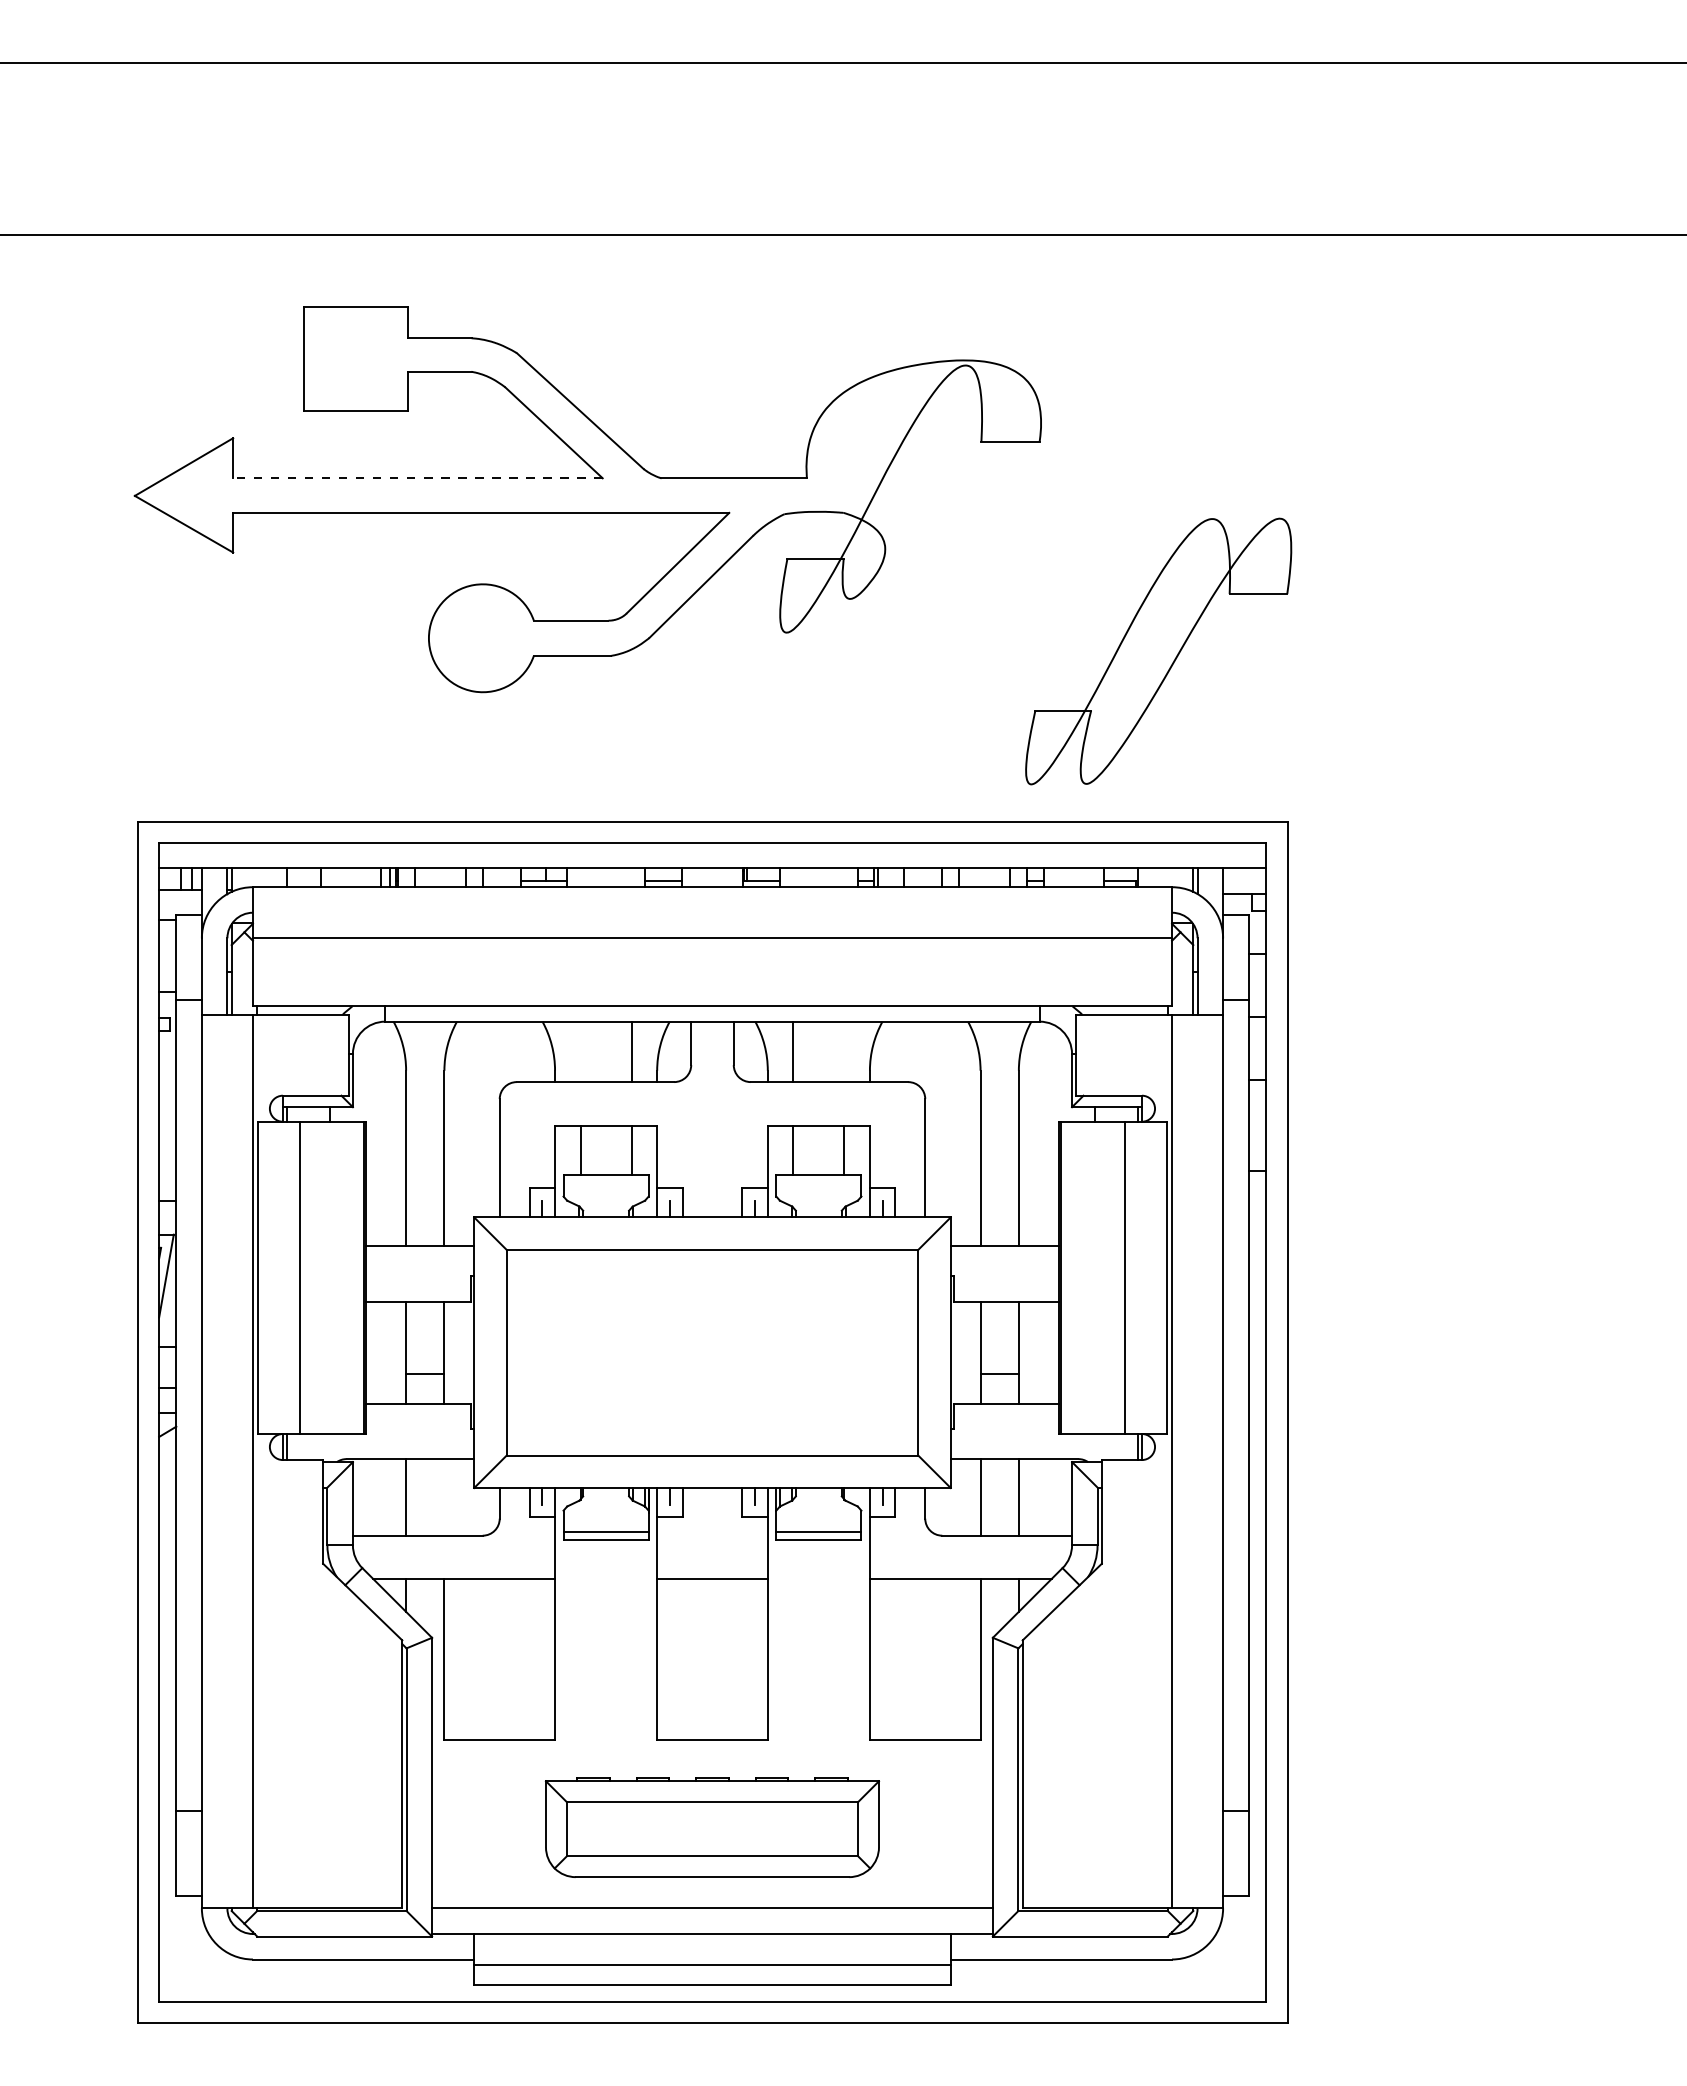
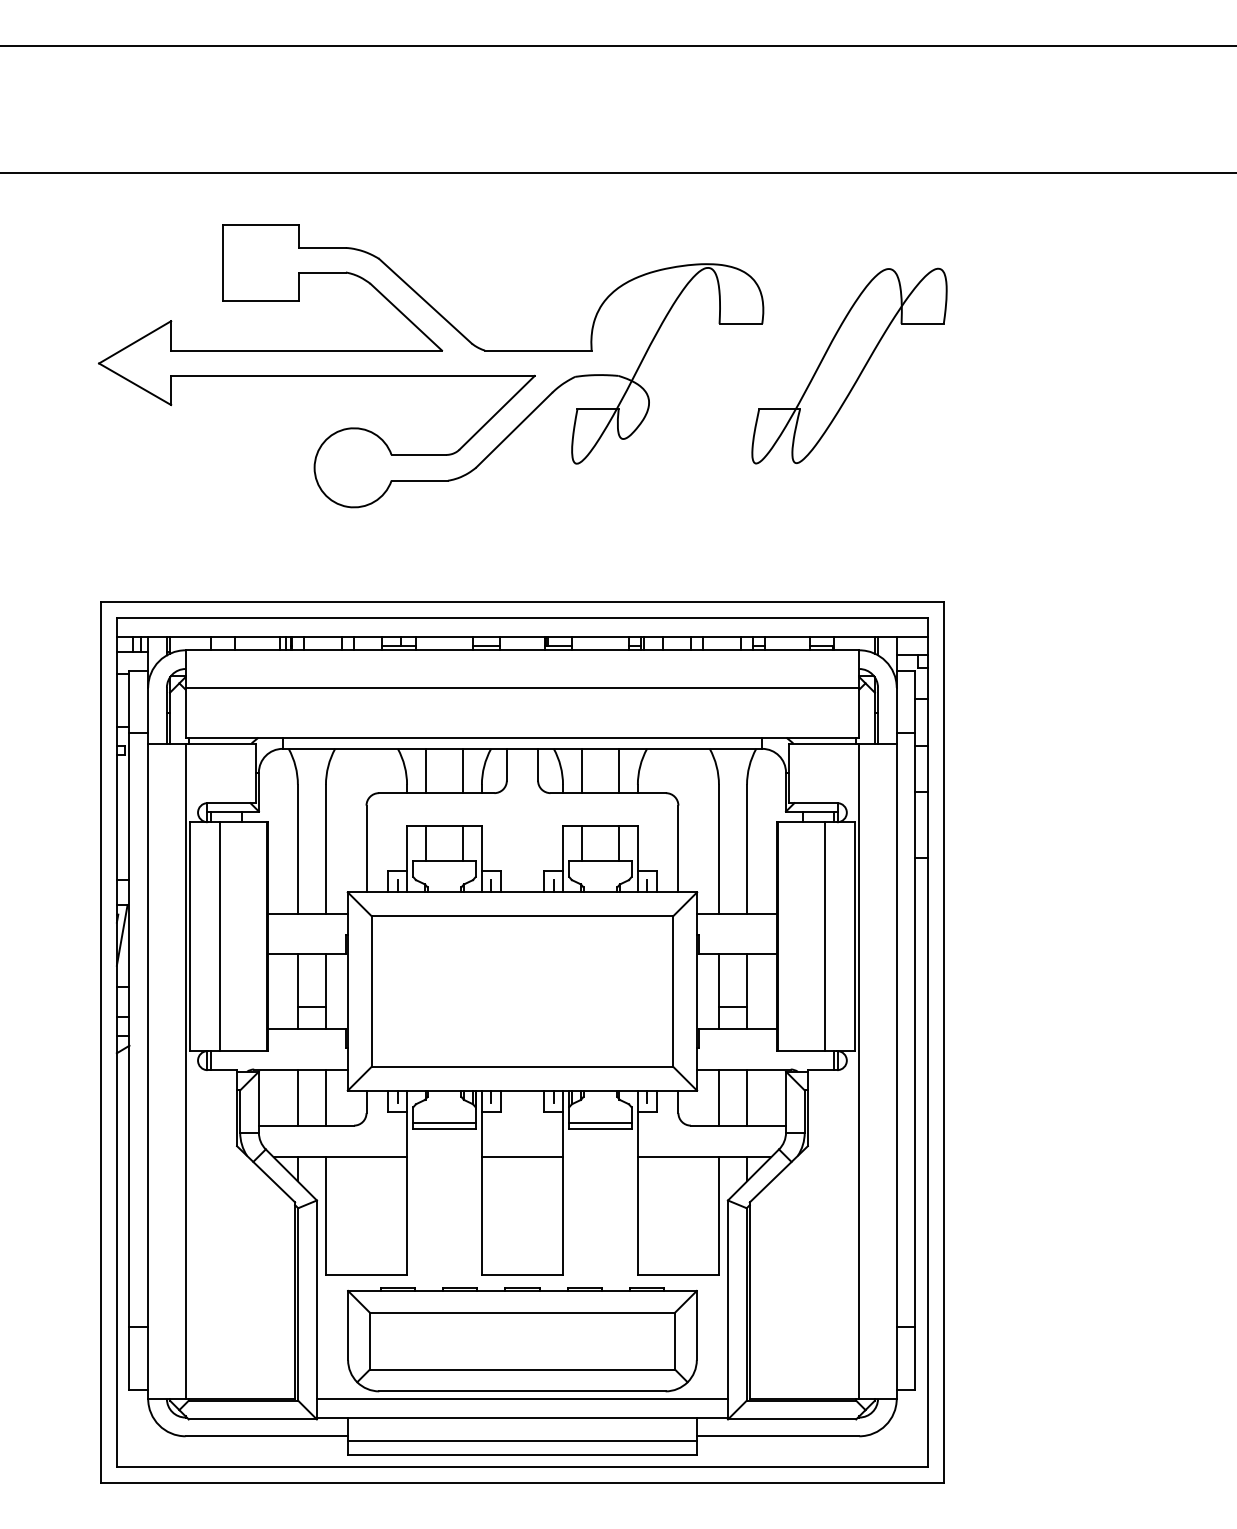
line: (417, 478) -> (306, 350), dashed -> solid
part: (1158, 651) -> (849, 366), moved
line: (580, 1051) -> (425, 770), added
line: (844, 1051) -> (619, 770), added
line: (444, 1497) -> (326, 1097), added
part: (712, 1827) -> (522, 1339), size x1.43

